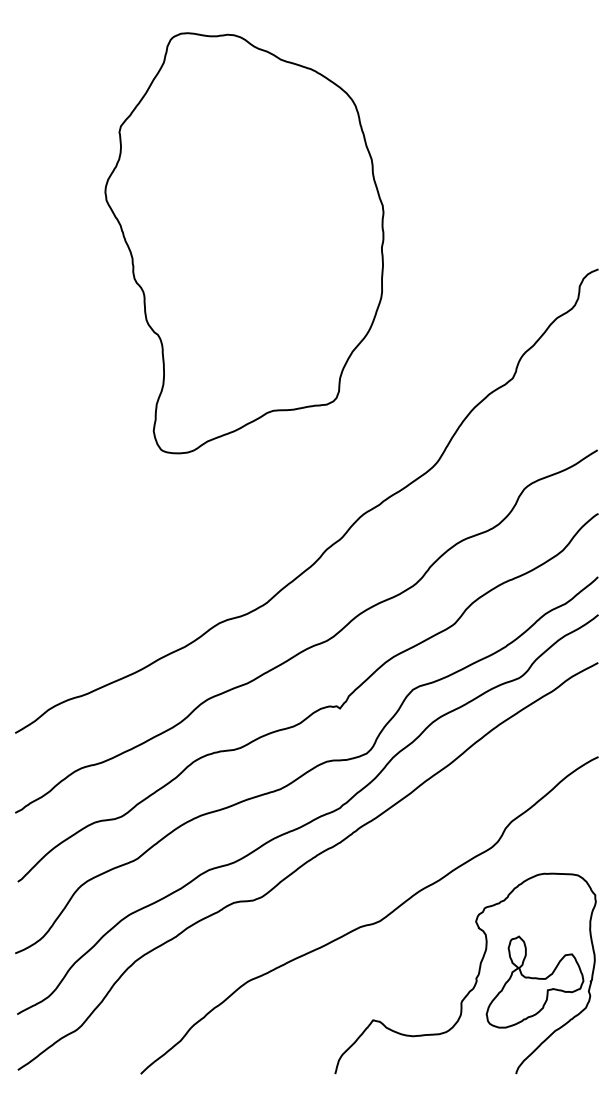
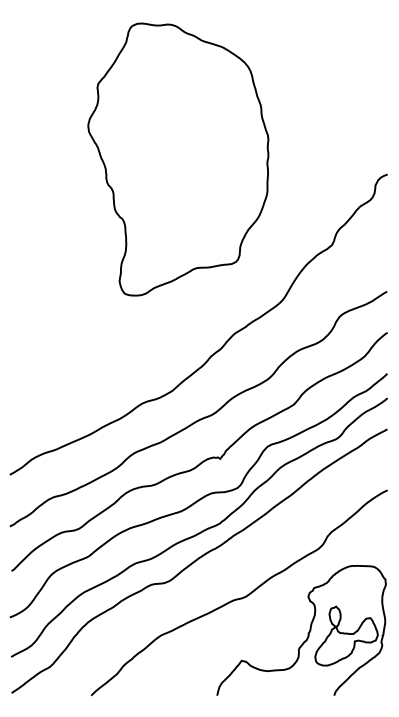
part: (244, 243) -> (178, 159), moved

